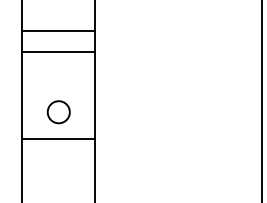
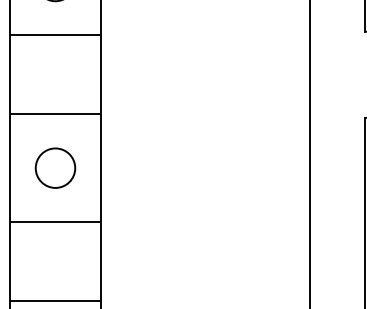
line: (58, 31) -> (55, 35), moved
line: (58, 51) -> (55, 114), moved
circle: (58, 111) -> (55, 167), size x1.43
line: (58, 138) -> (55, 222), moved

